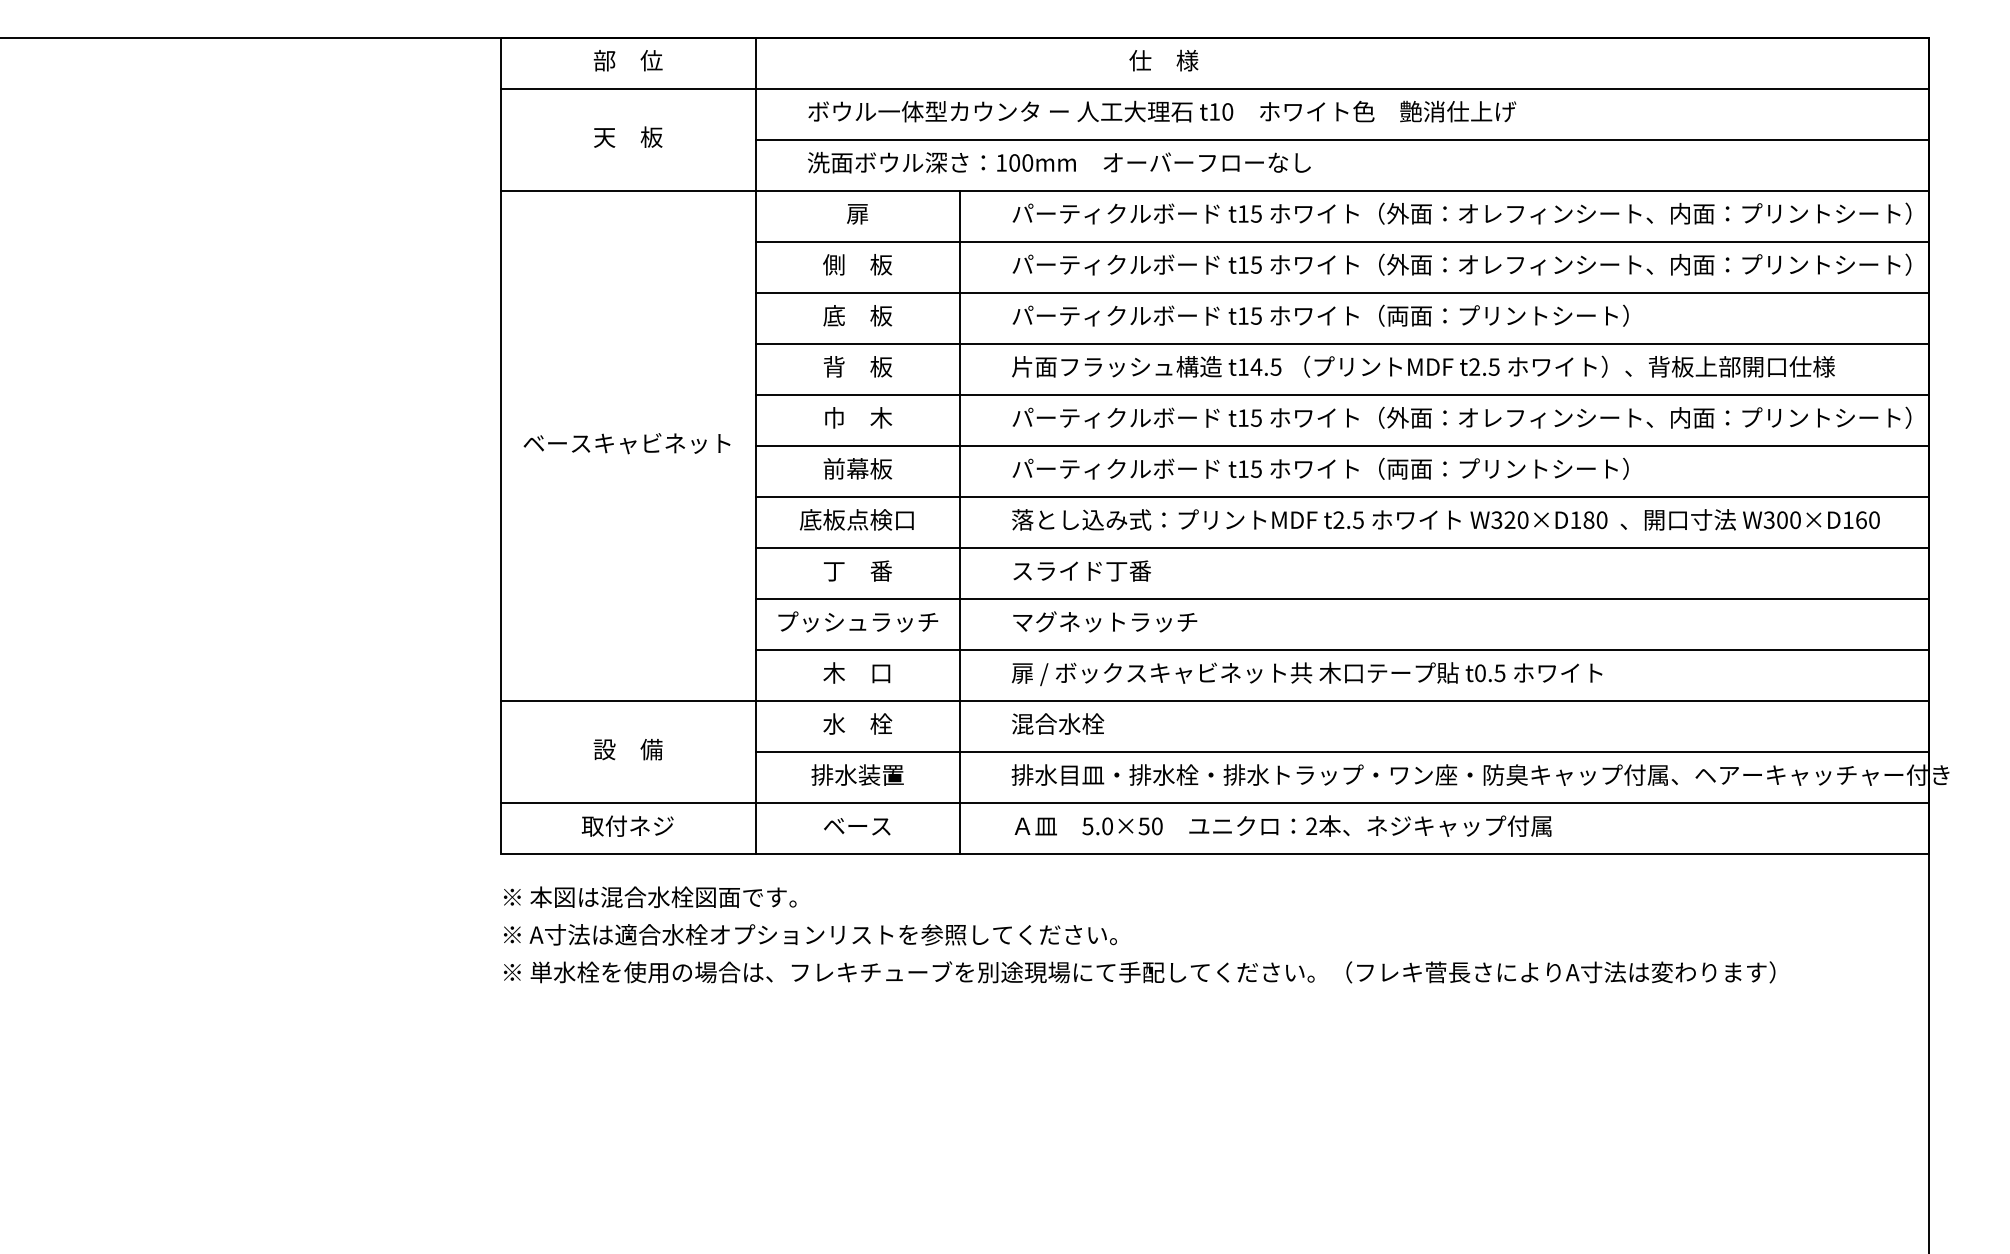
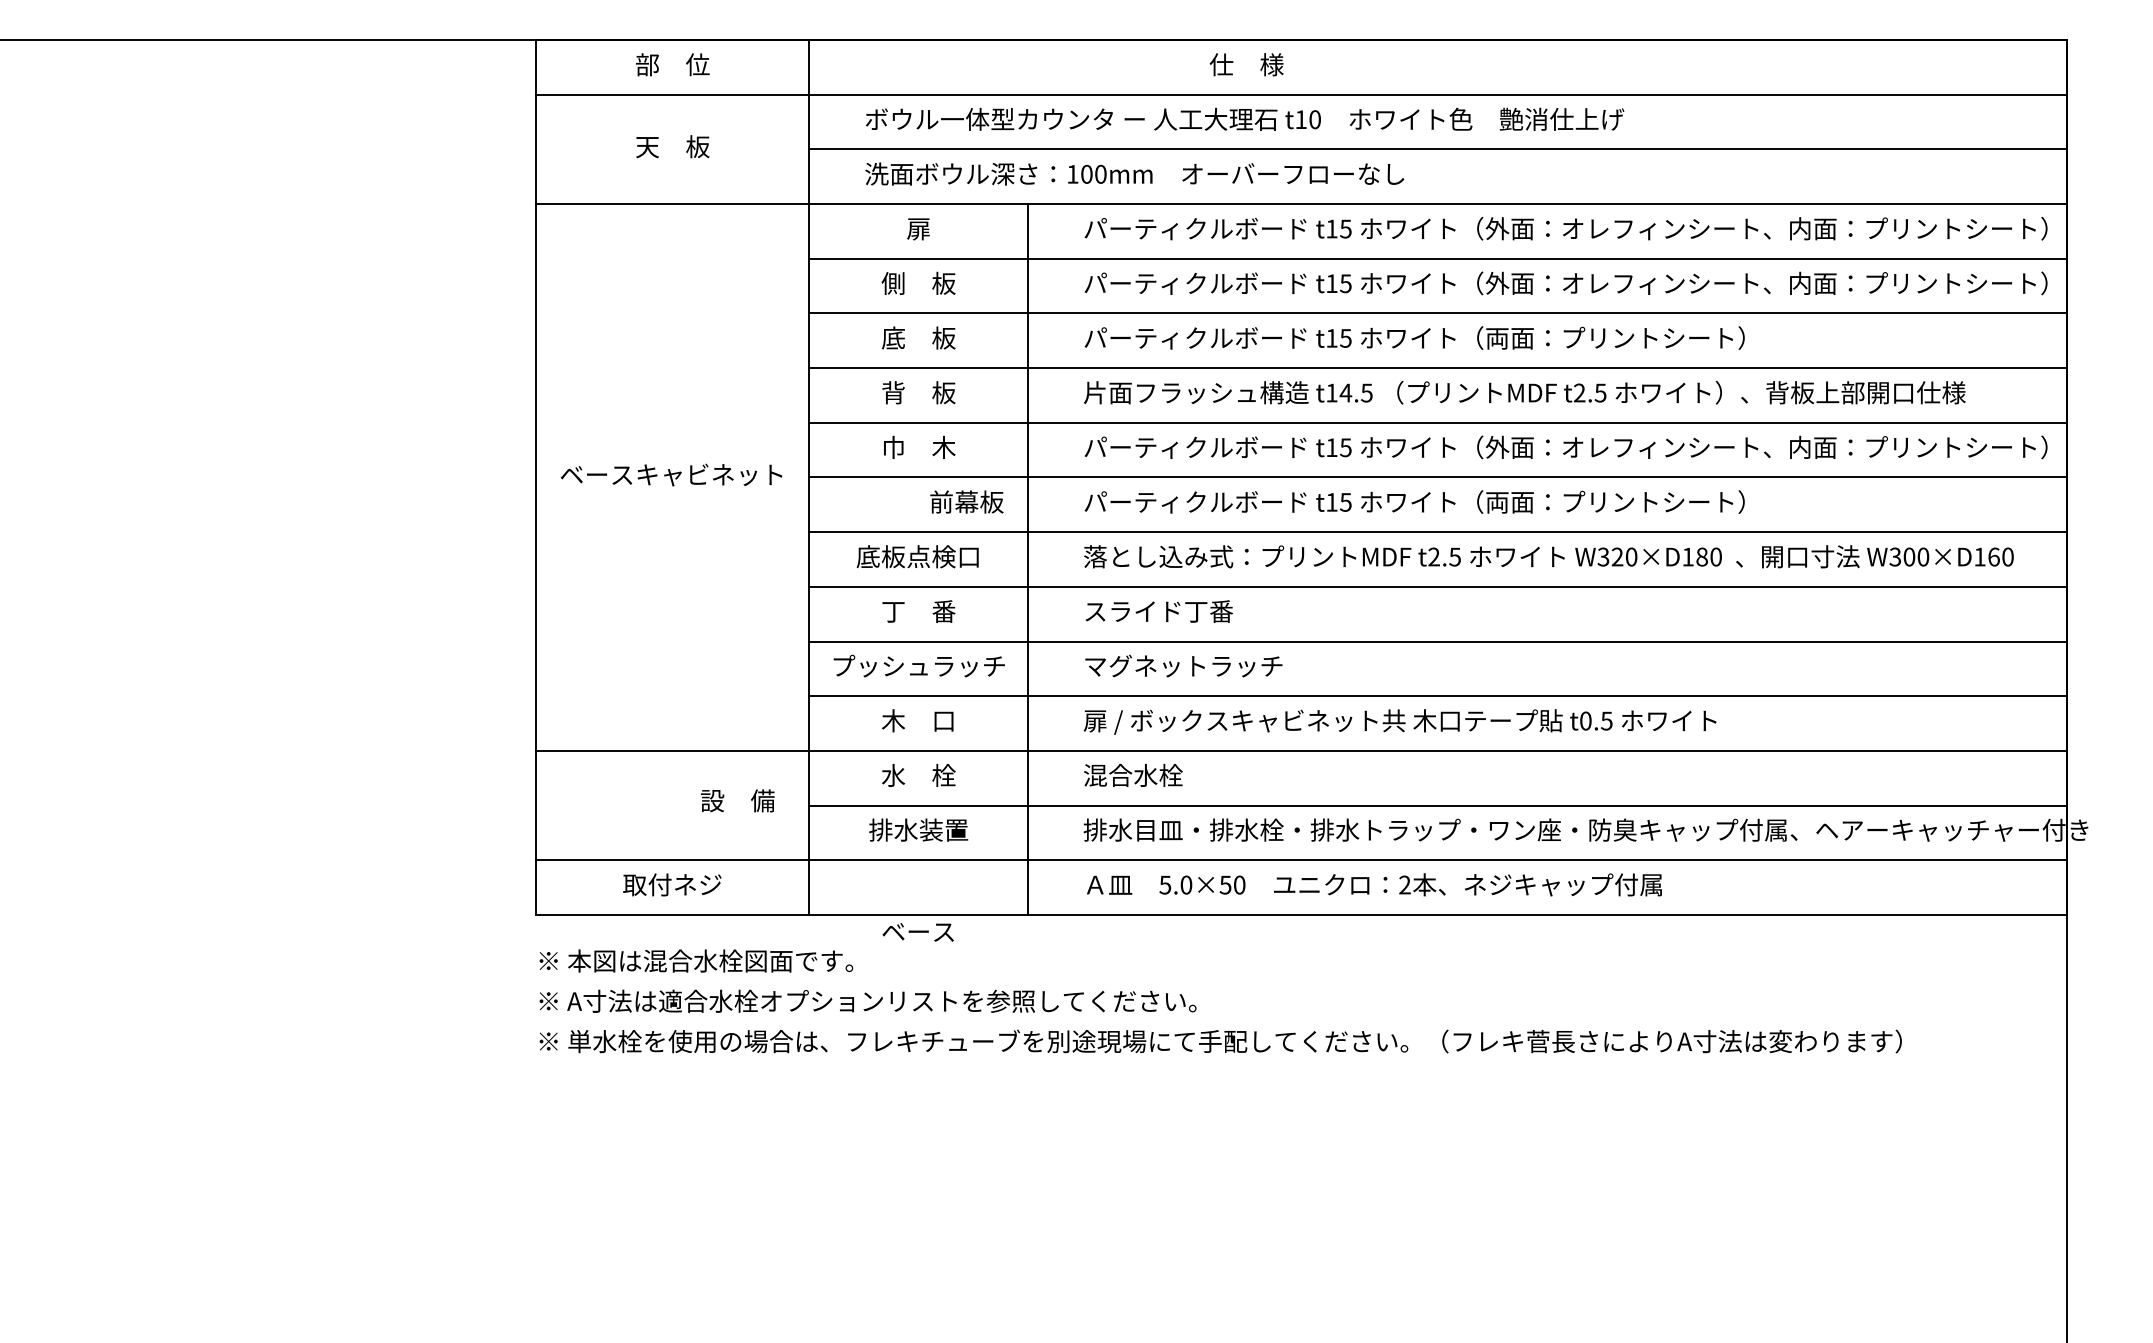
text: (857, 468) -> (966, 501), moved
text: (627, 749) -> (737, 800), moved
text: (856, 826) -> (917, 932), moved

